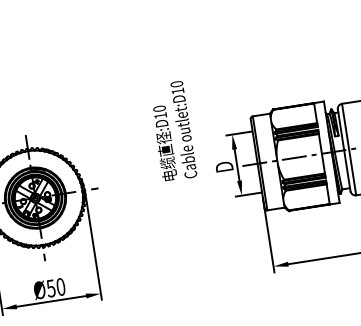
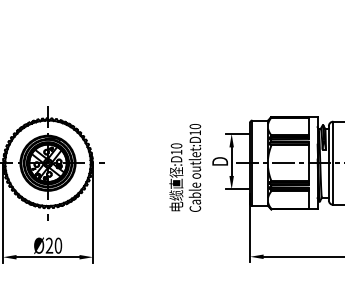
text: (173, 130) -> (185, 167), moved
text: (51, 288) -> (49, 245), Ø50 -> Ø20

